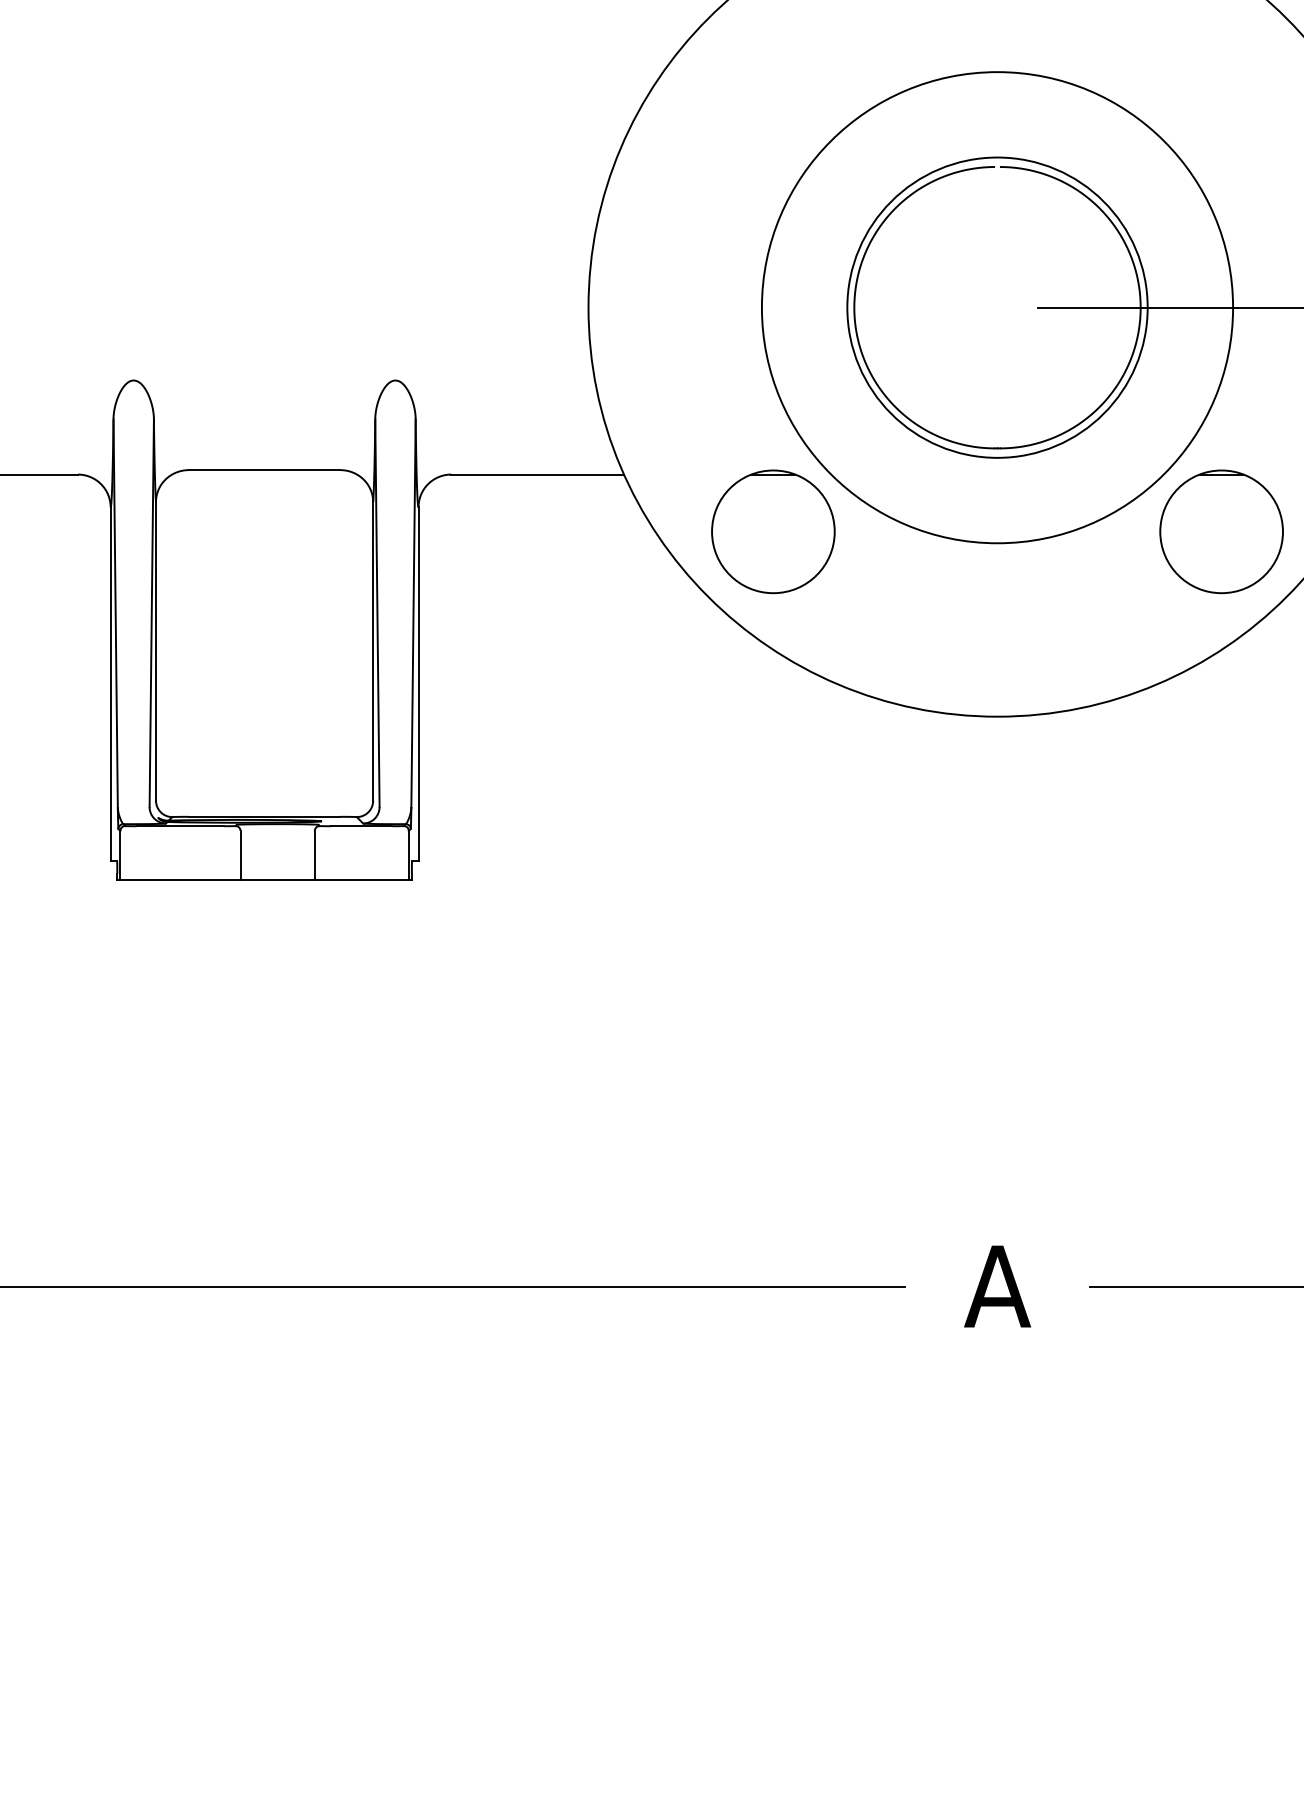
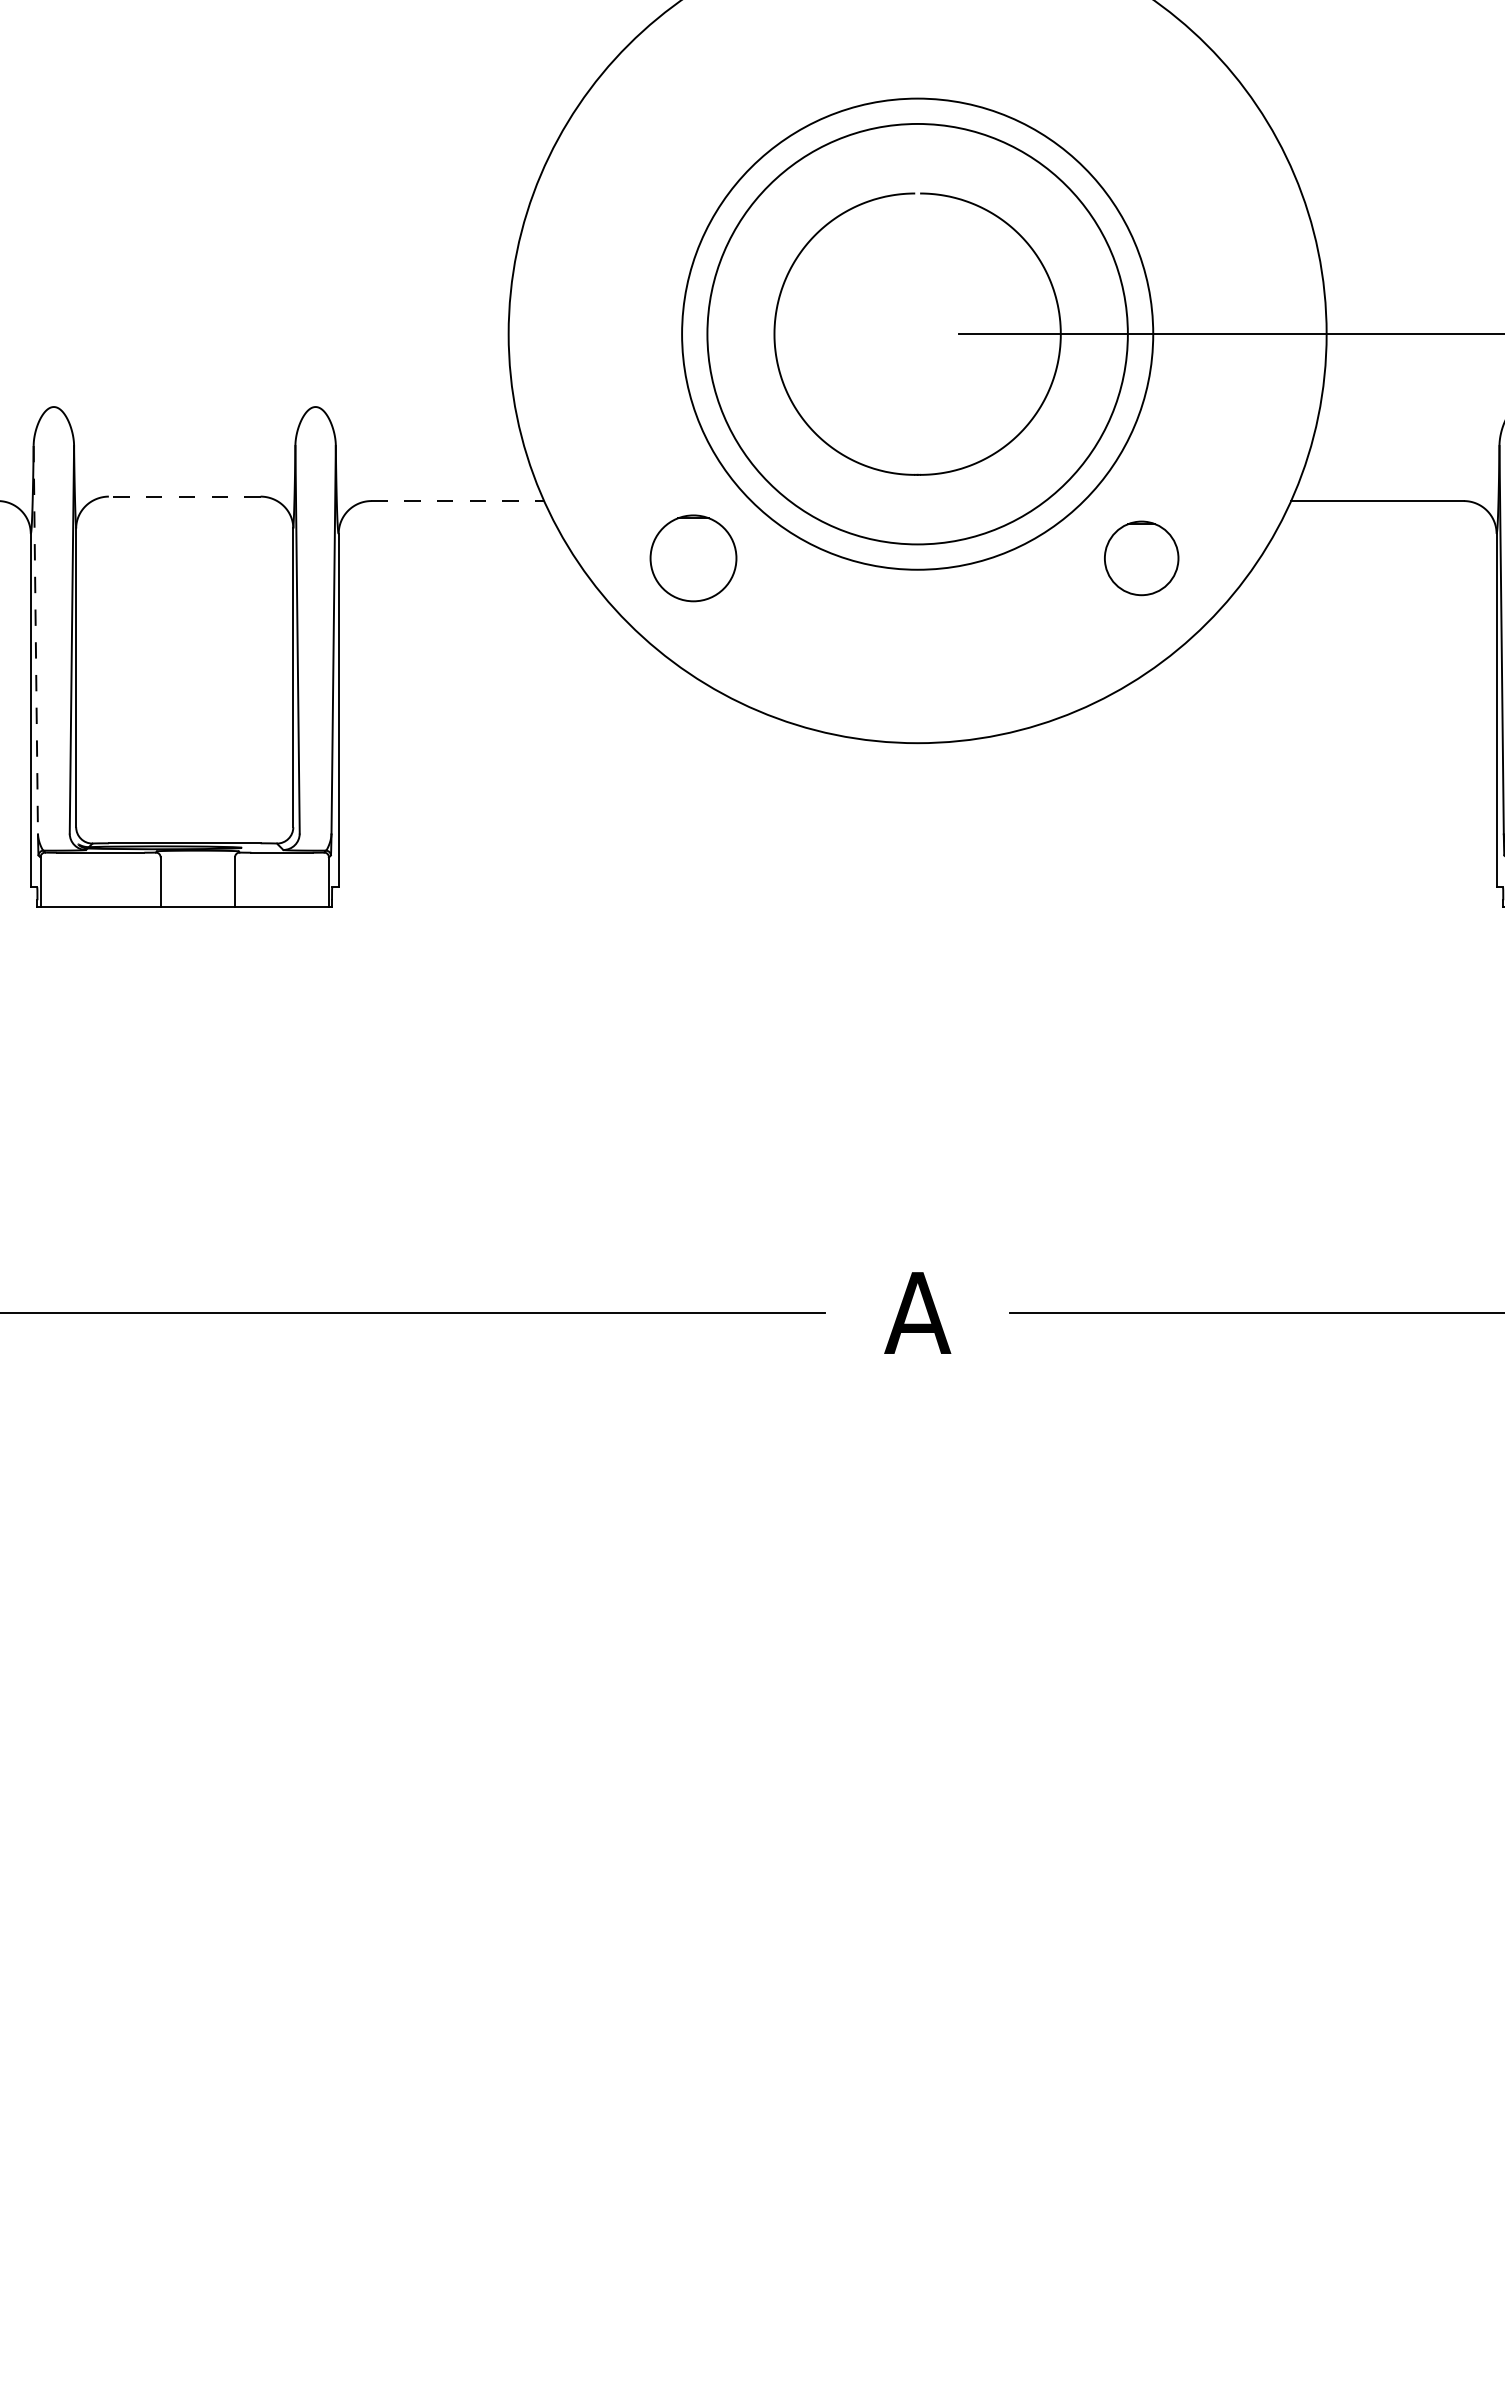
circle: (997, 308) -> (917, 334), size x1.4
line: (264, 470) -> (184, 496), solid -> dashed
line: (538, 475) -> (458, 501), solid -> dashed
part: (773, 532) -> (693, 558), size x0.7
part: (1221, 532) -> (1141, 558), size x0.6
line: (115, 613) -> (35, 639), solid -> dashed

